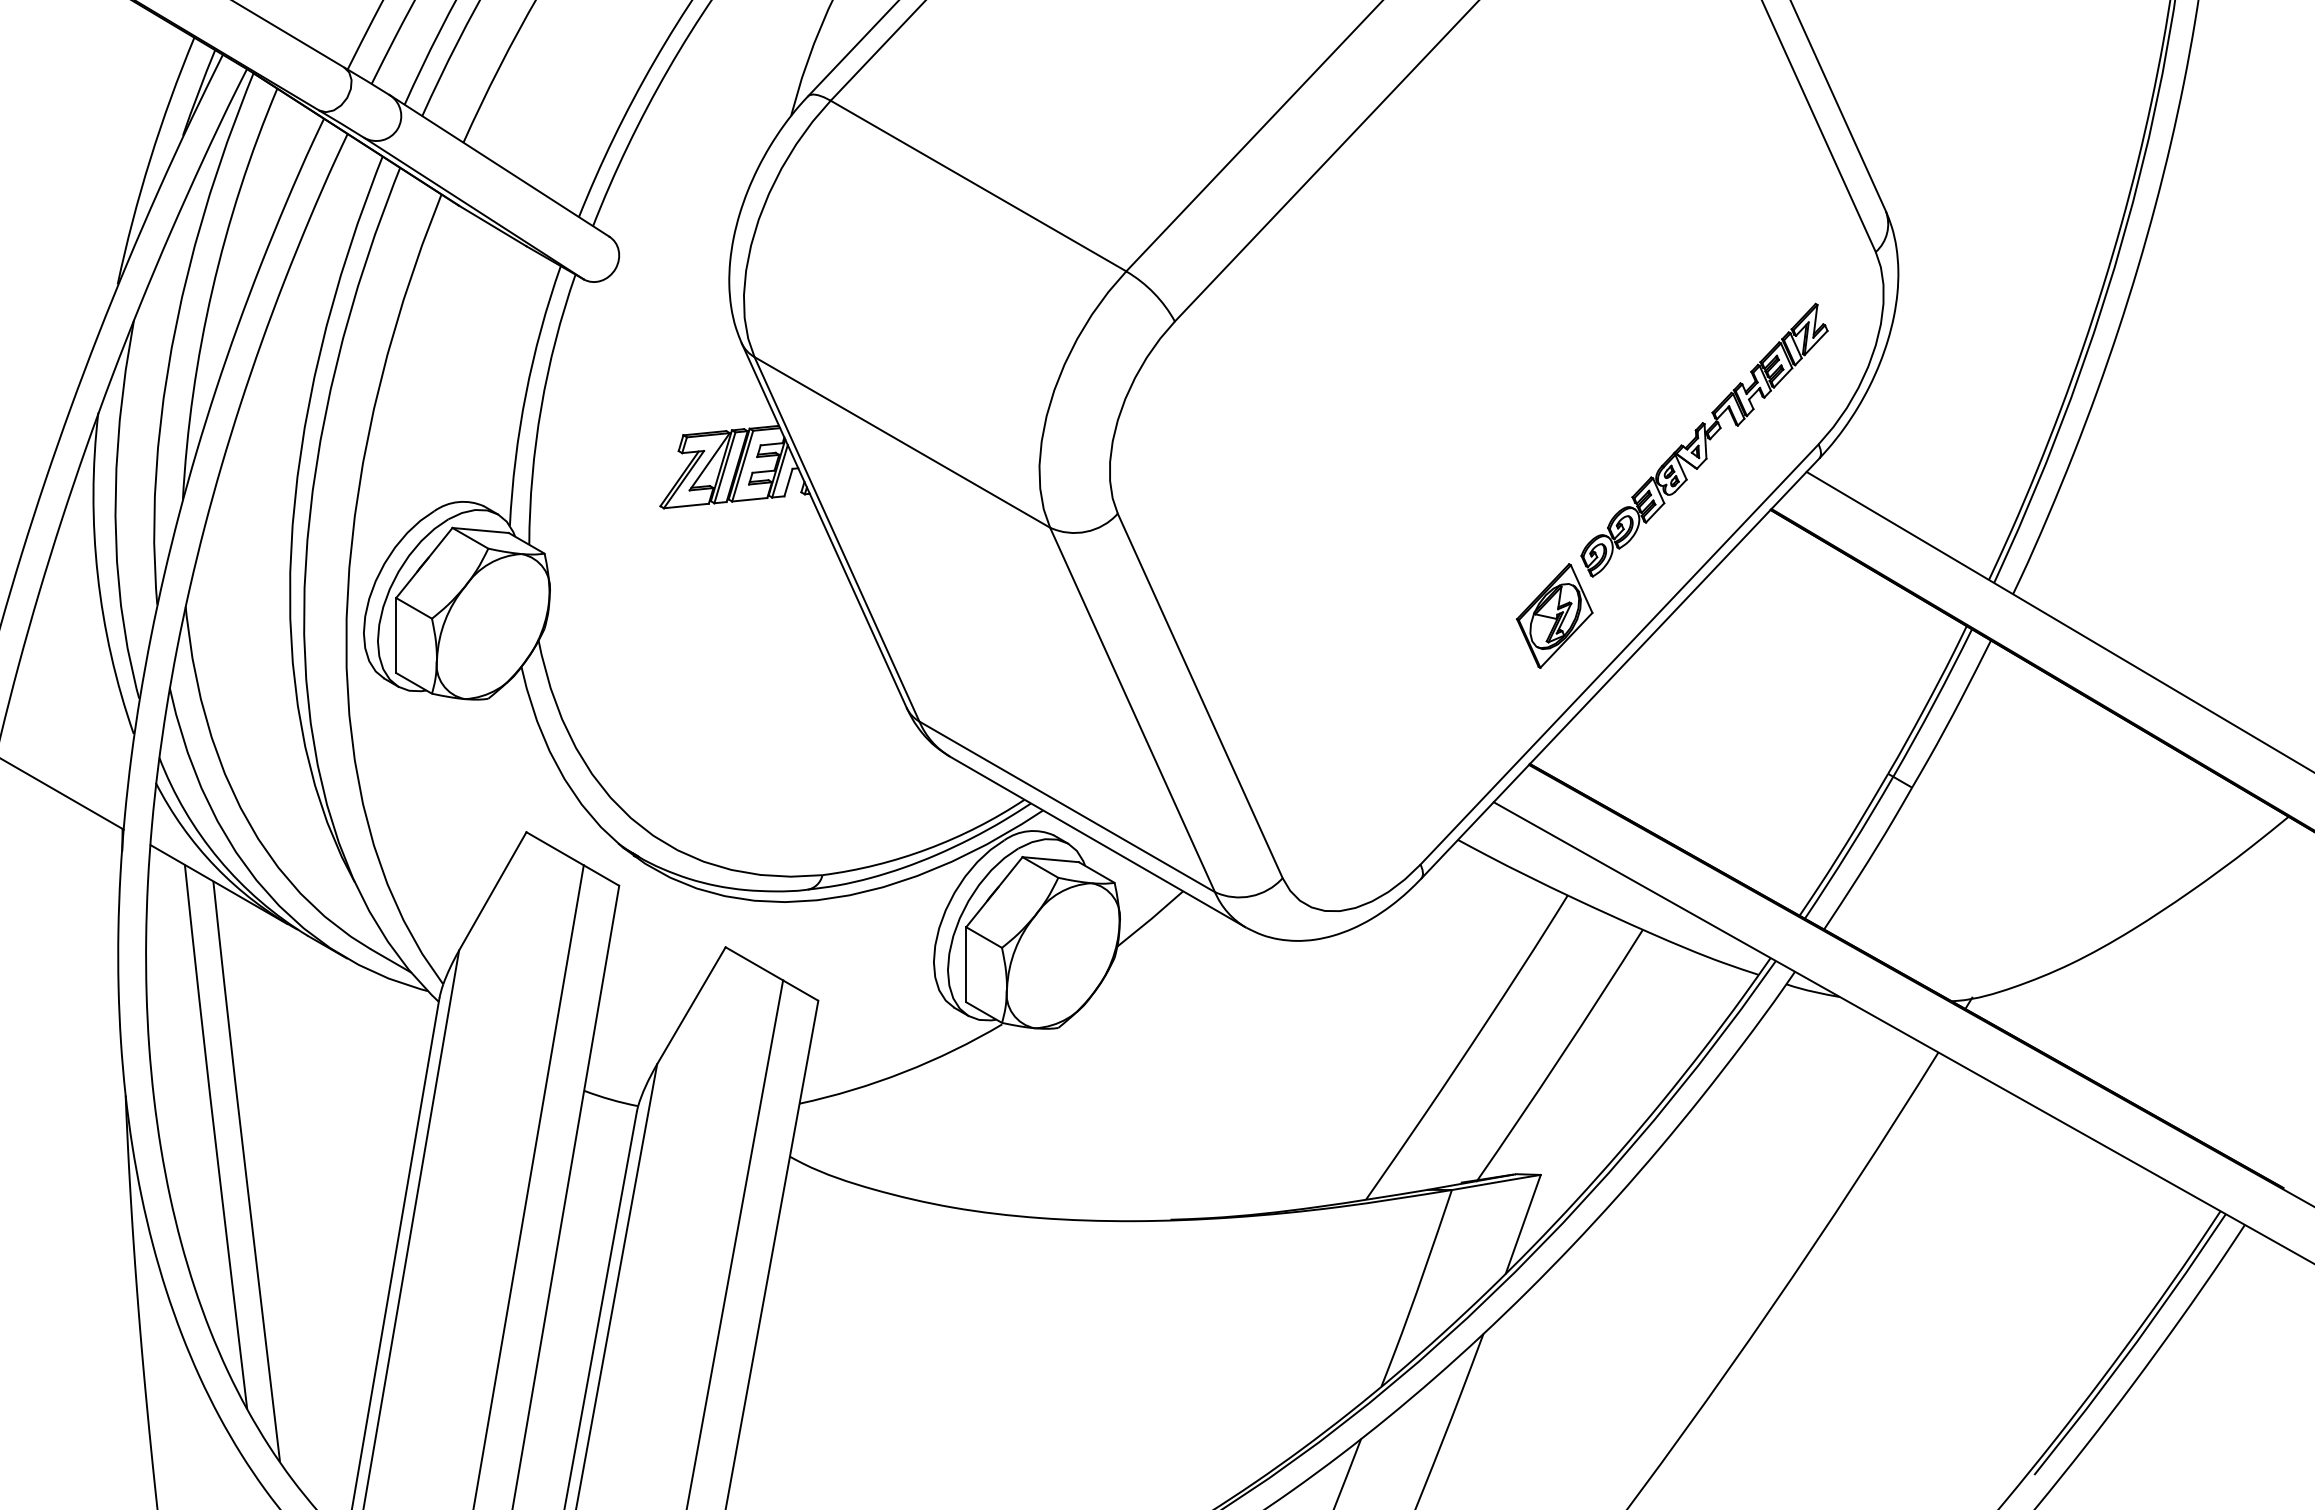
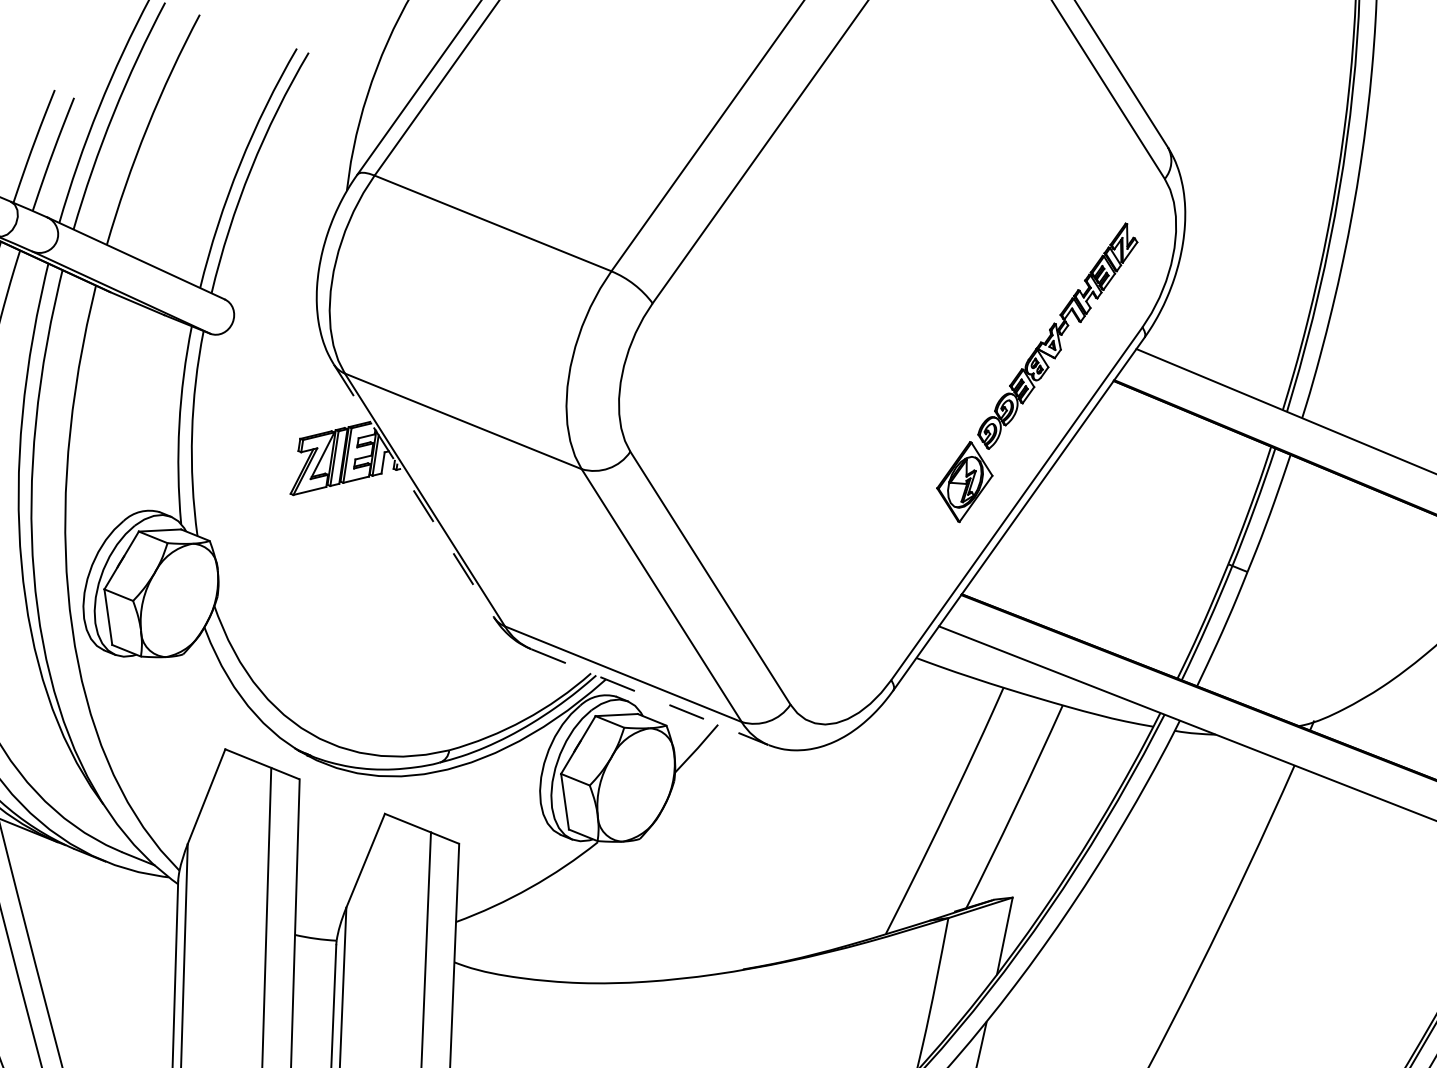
line: (824, 525) -> (414, 491), solid -> dashed
line: (1097, 841) -> (649, 696), solid -> dashed

